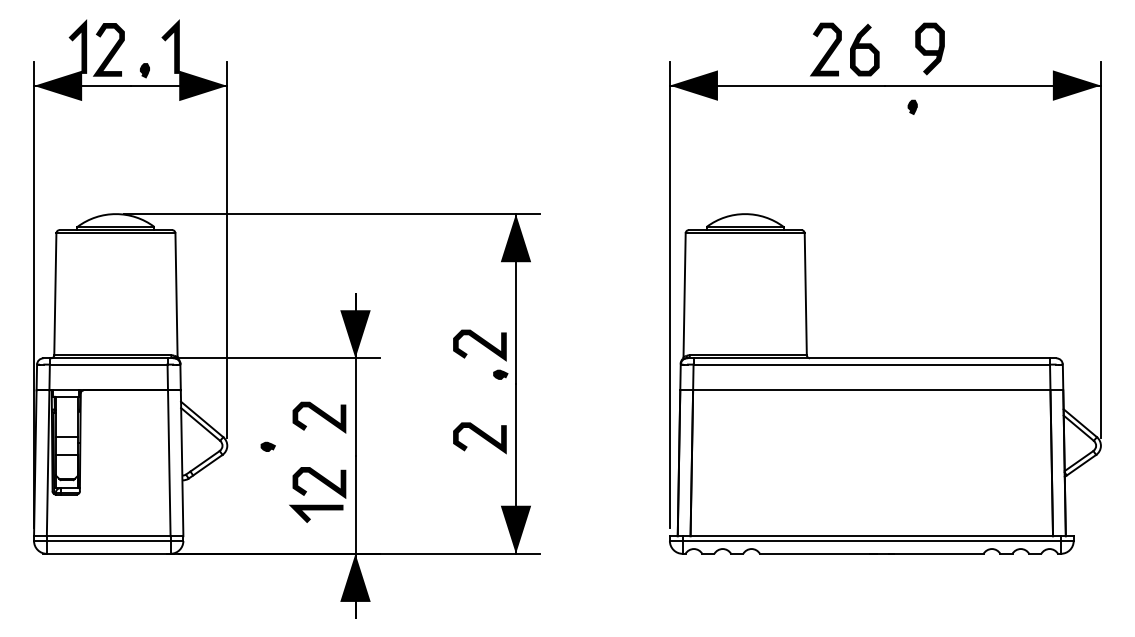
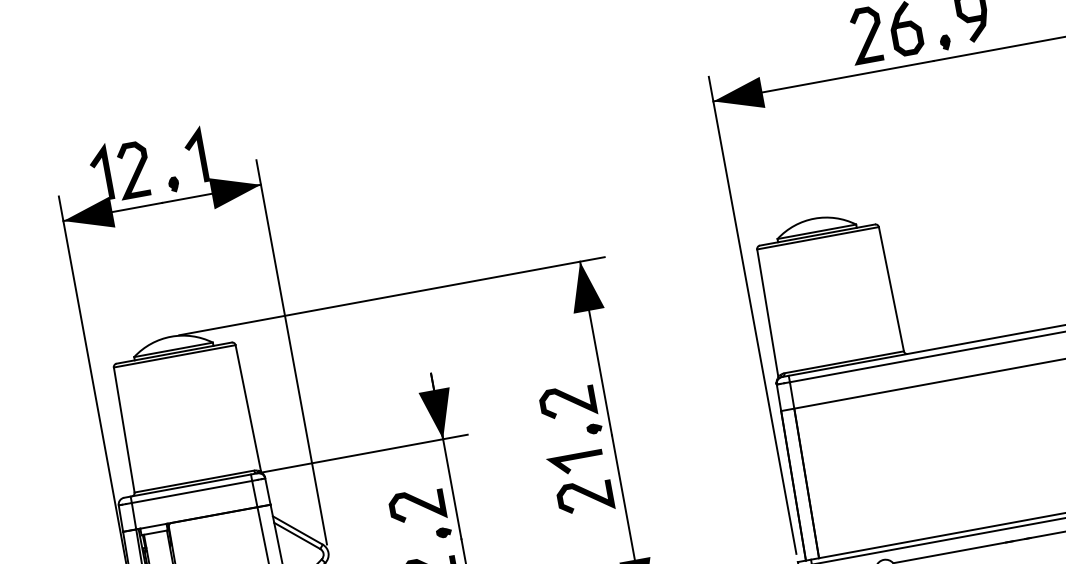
part: (912, 106) -> (945, 41), moved
line: (476, 400) -> (574, 459), added
part: (267, 446) -> (443, 532), moved

